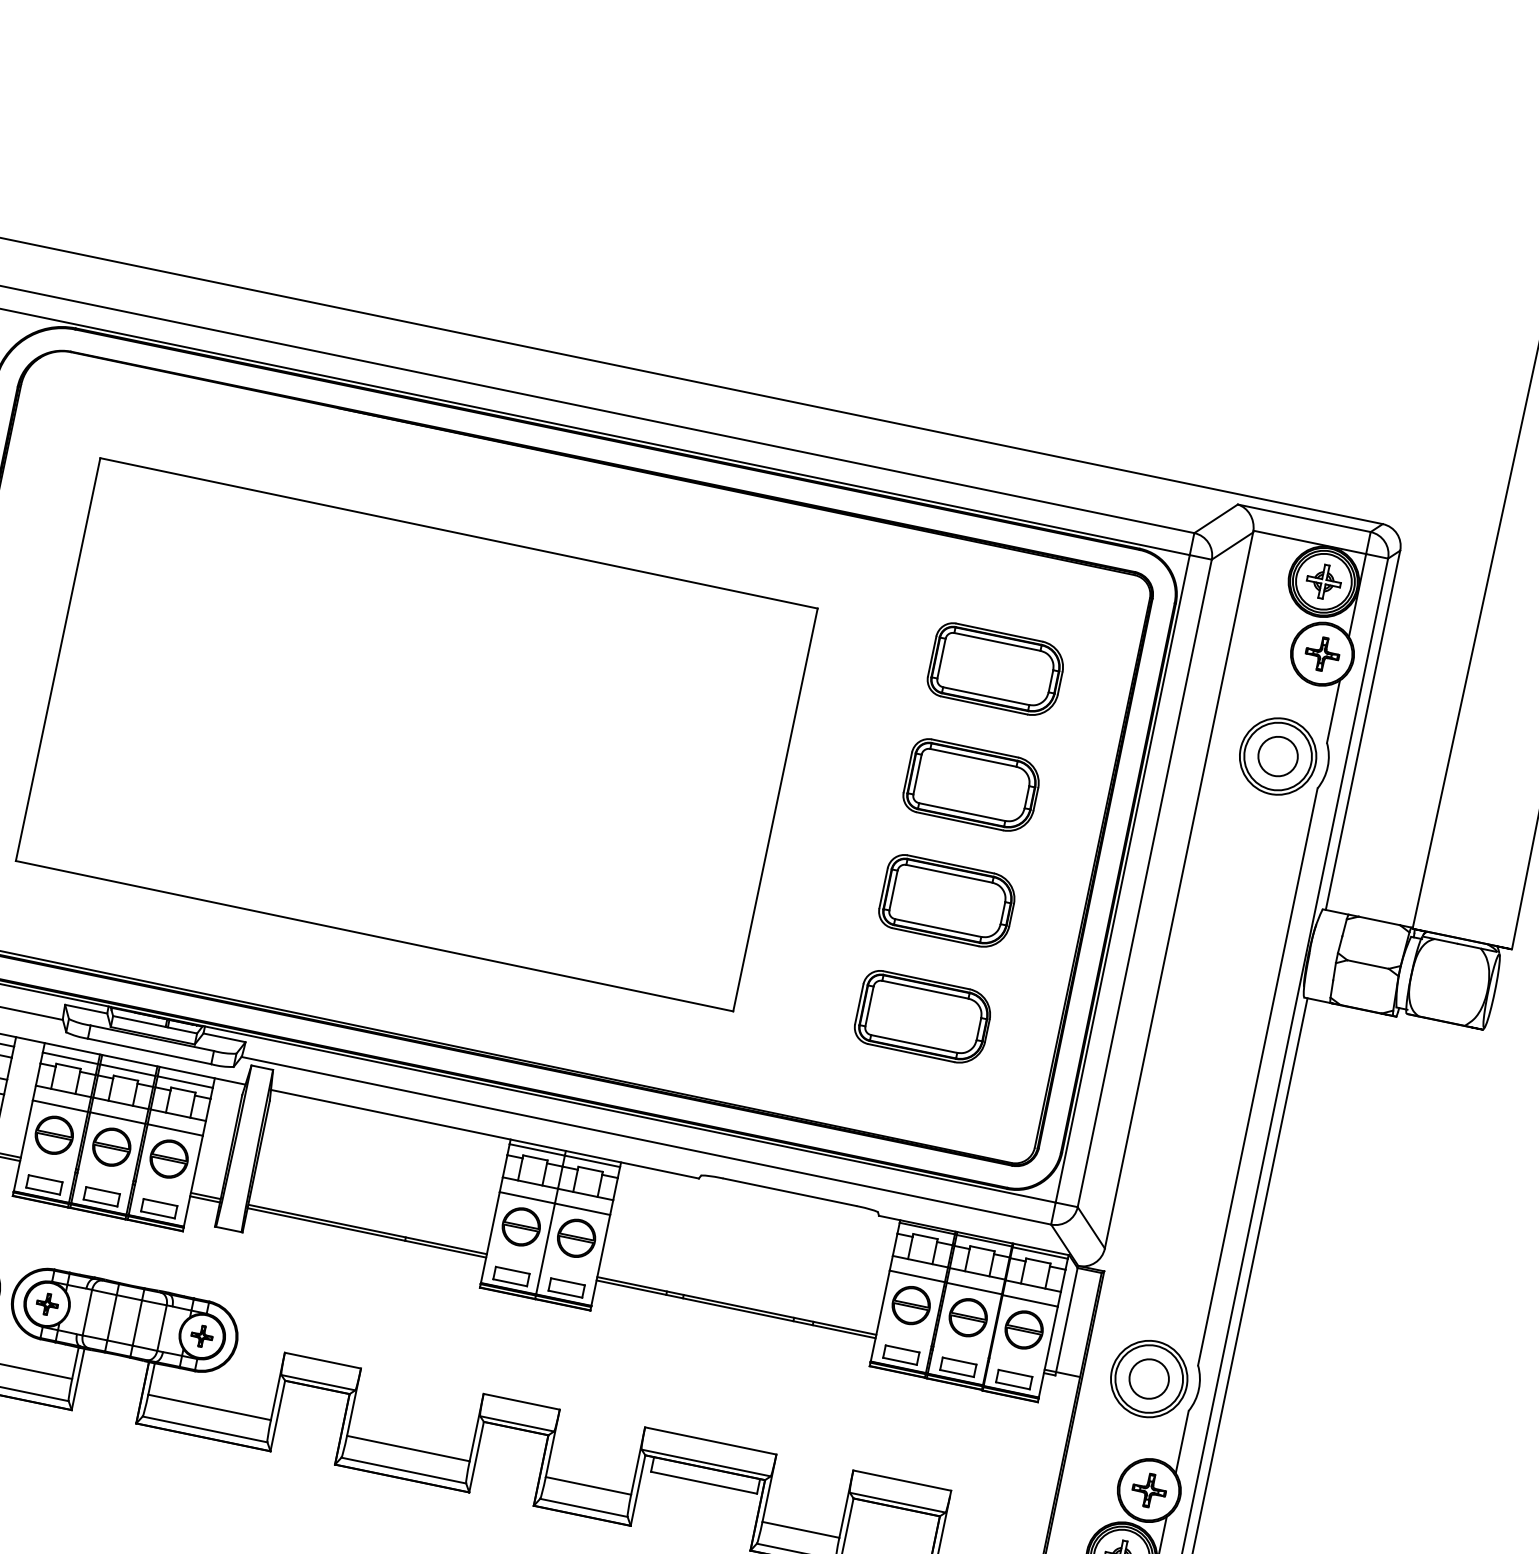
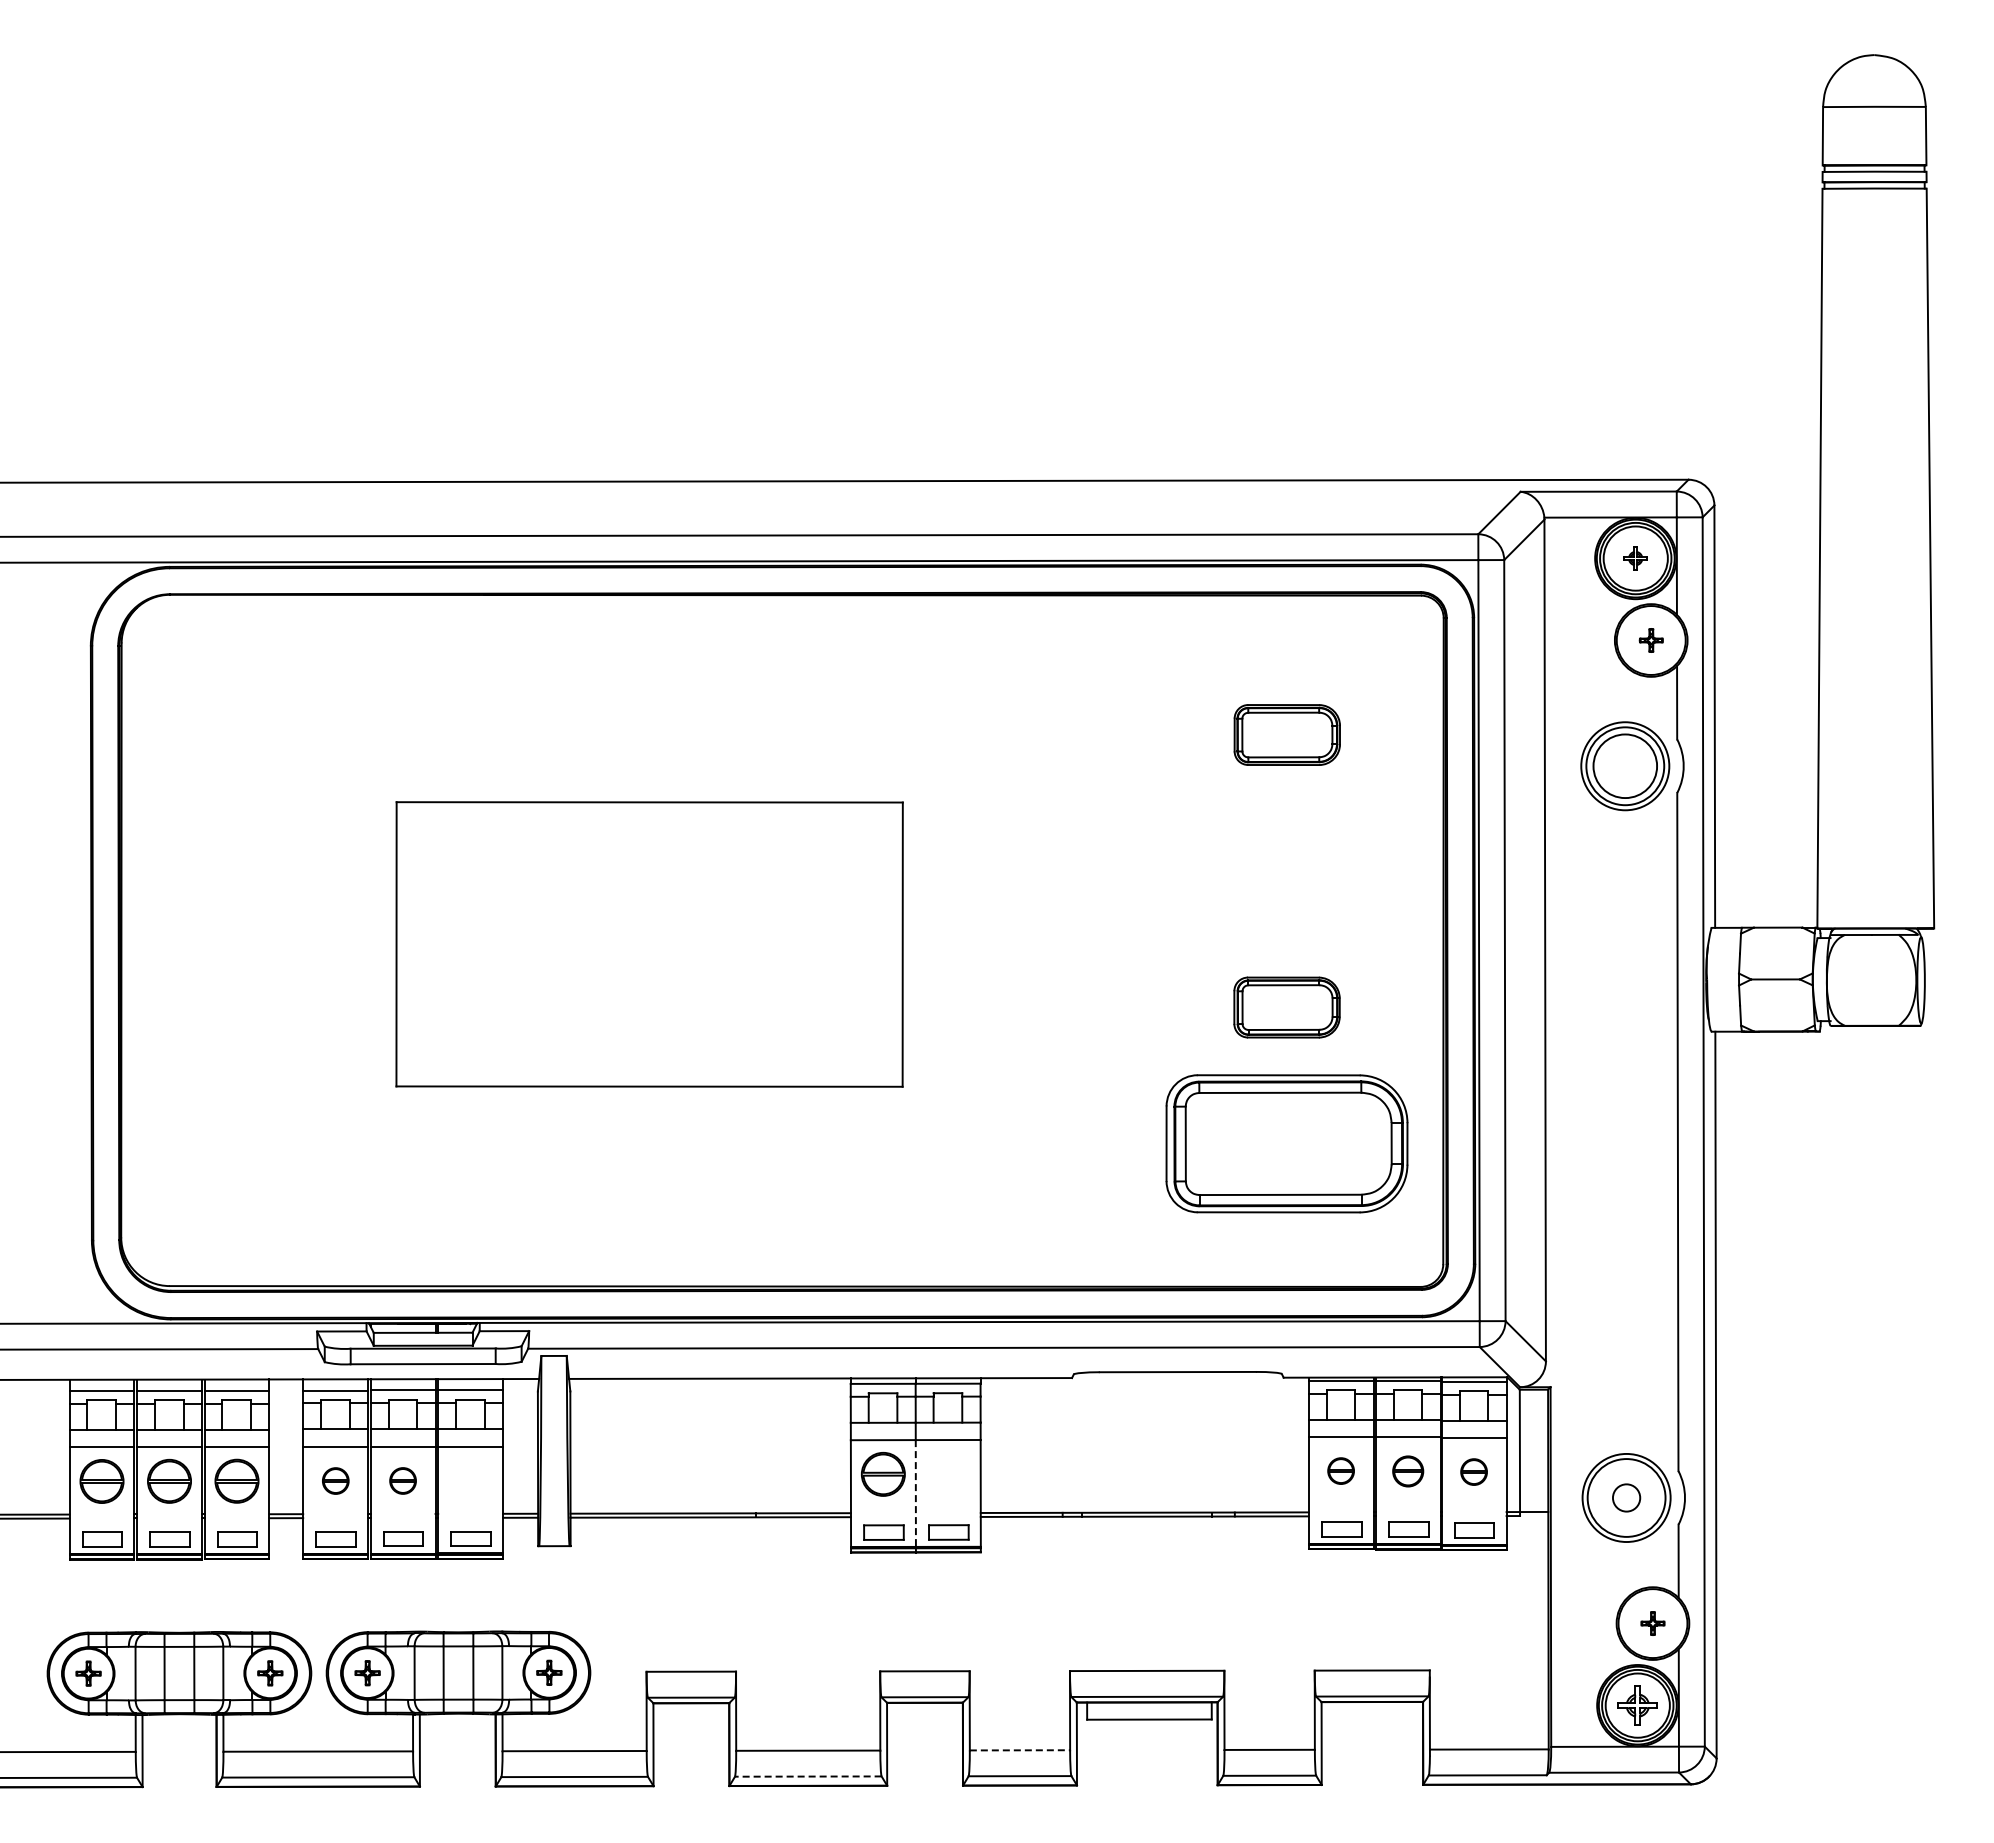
part: (1323, 581) -> (1635, 558), size x0.6
part: (1322, 654) -> (1651, 640), size x0.6
part: (996, 669) -> (1287, 734), size x0.7
part: (416, 734) -> (649, 944), size x0.6
circle: (1278, 755) -> (1625, 765), size x1.4
part: (972, 786) -> (1287, 871), removed
part: (947, 901) -> (1286, 1007), size x0.7
part: (922, 1017) -> (1286, 1143), size x1.6
part: (54, 1134) -> (335, 1480), size x0.6
part: (111, 1146) -> (402, 1480), size x0.6
part: (169, 1158) -> (470, 1480), removed
part: (576, 1237) -> (947, 1473), removed
line: (545, 1249) -> (915, 1494), solid -> dashed
part: (910, 1304) -> (1340, 1470), size x0.6
part: (967, 1317) -> (1407, 1471), size x0.7
part: (1023, 1329) -> (1473, 1471), size x0.6
circle: (1149, 1378) -> (1626, 1497), size x0.6
line: (403, 1470) -> (807, 1776), solid -> dashed
line: (588, 1486) -> (1020, 1750), solid -> dashed
part: (1148, 1490) -> (1652, 1623), size x0.6

